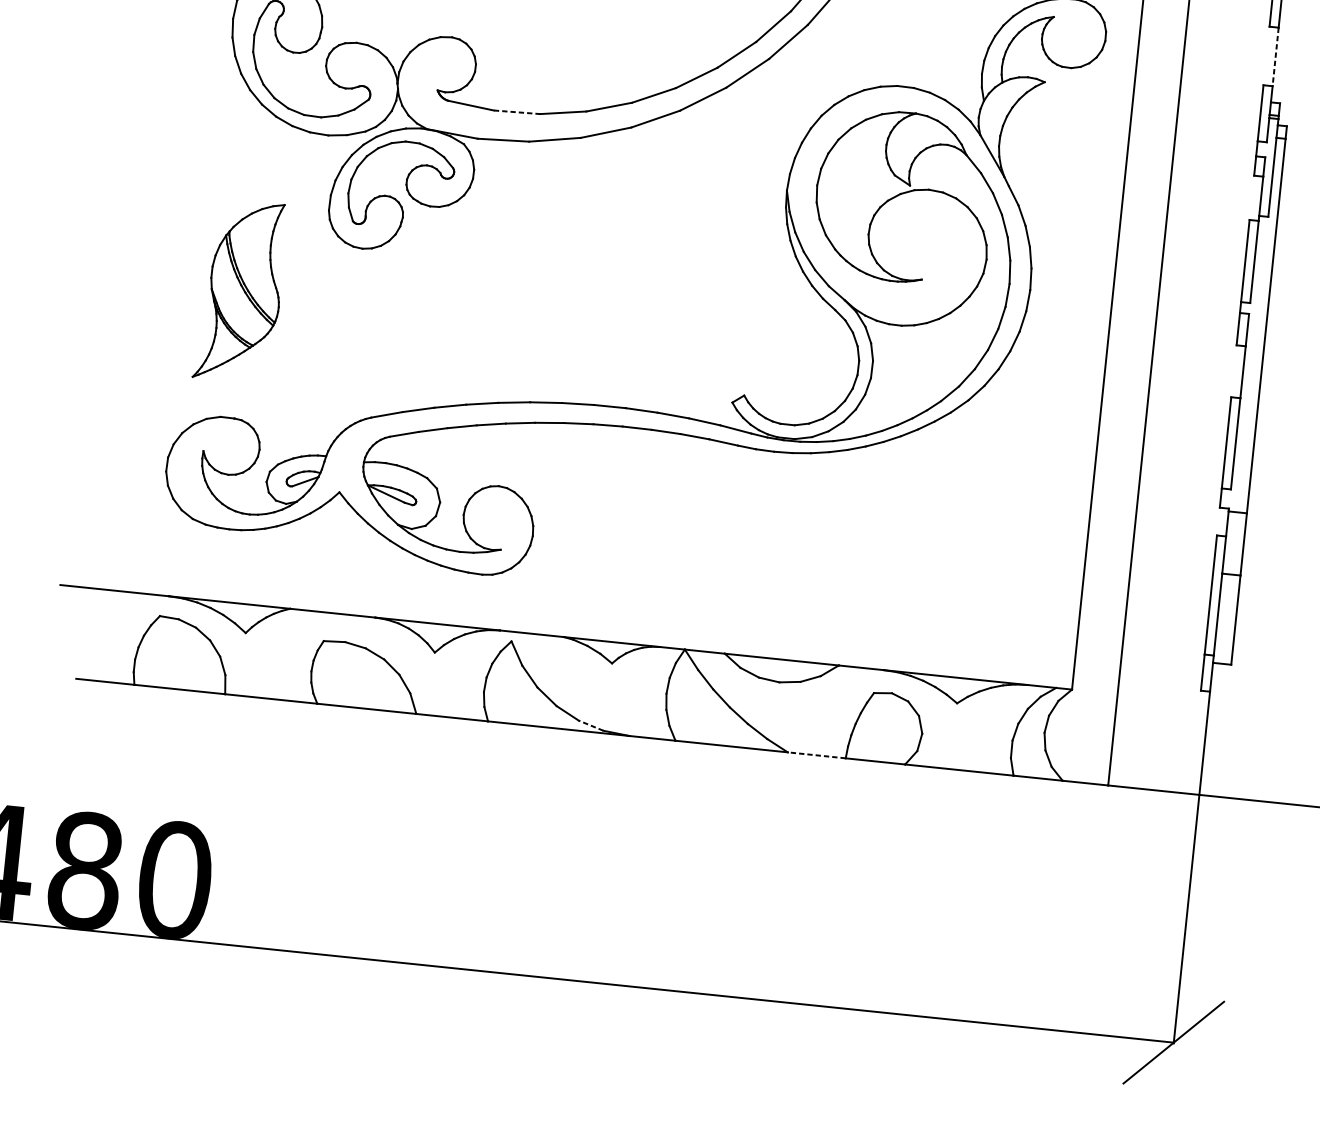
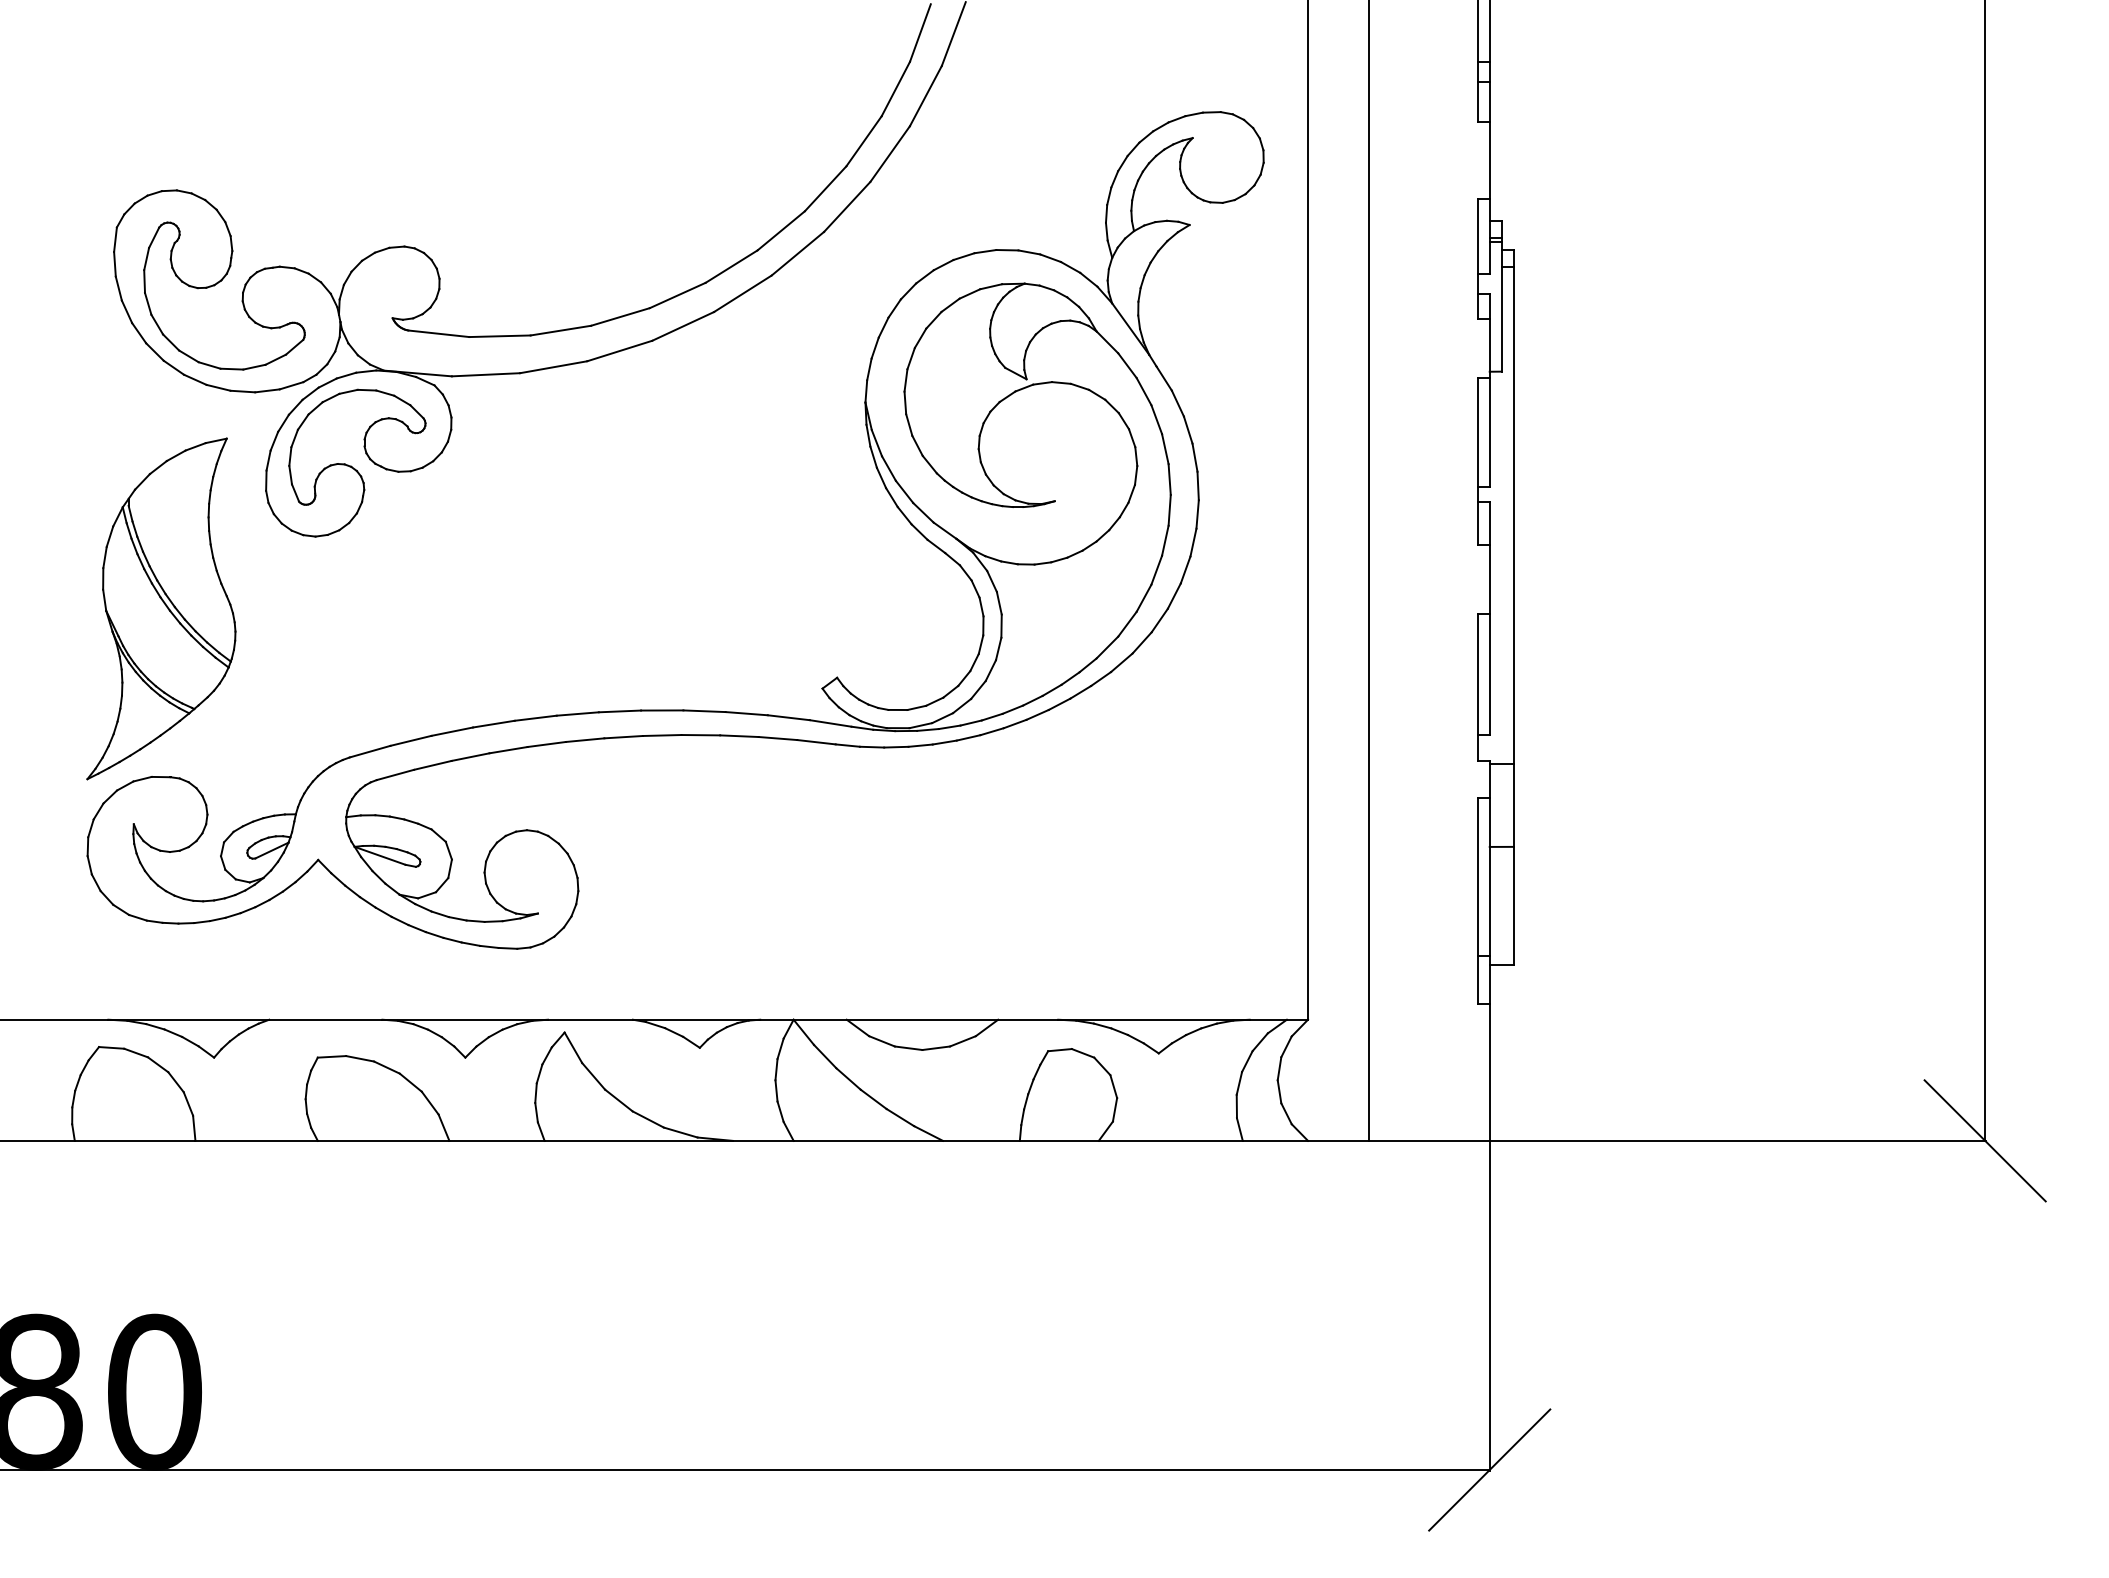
line: (1275, 56) -> (1489, 160), dashed -> solid
line: (516, 112) -> (499, 336), dashed -> solid
part: (241, 290) -> (161, 608), size x1.43
line: (590, 725) -> (680, 1132), dashed -> solid
line: (816, 755) -> (980, 1140), dashed -> solid

